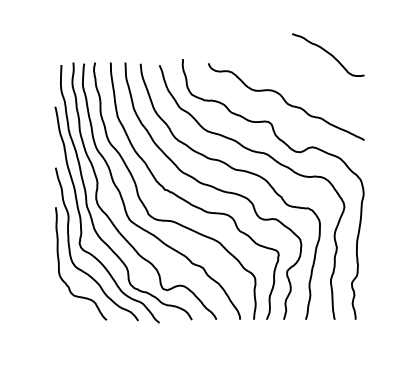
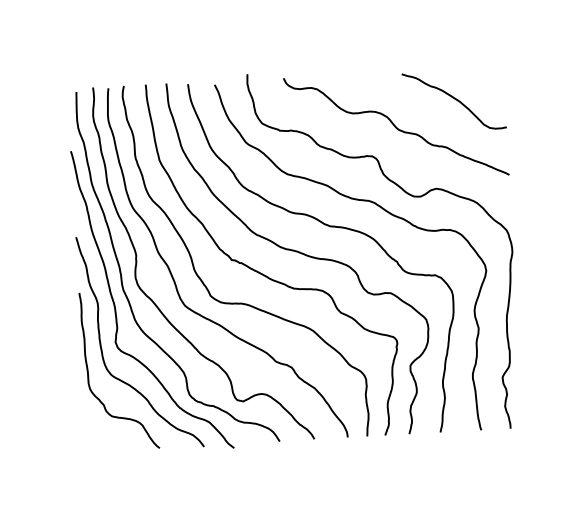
curve: (328, 54) -> (454, 100), moved

